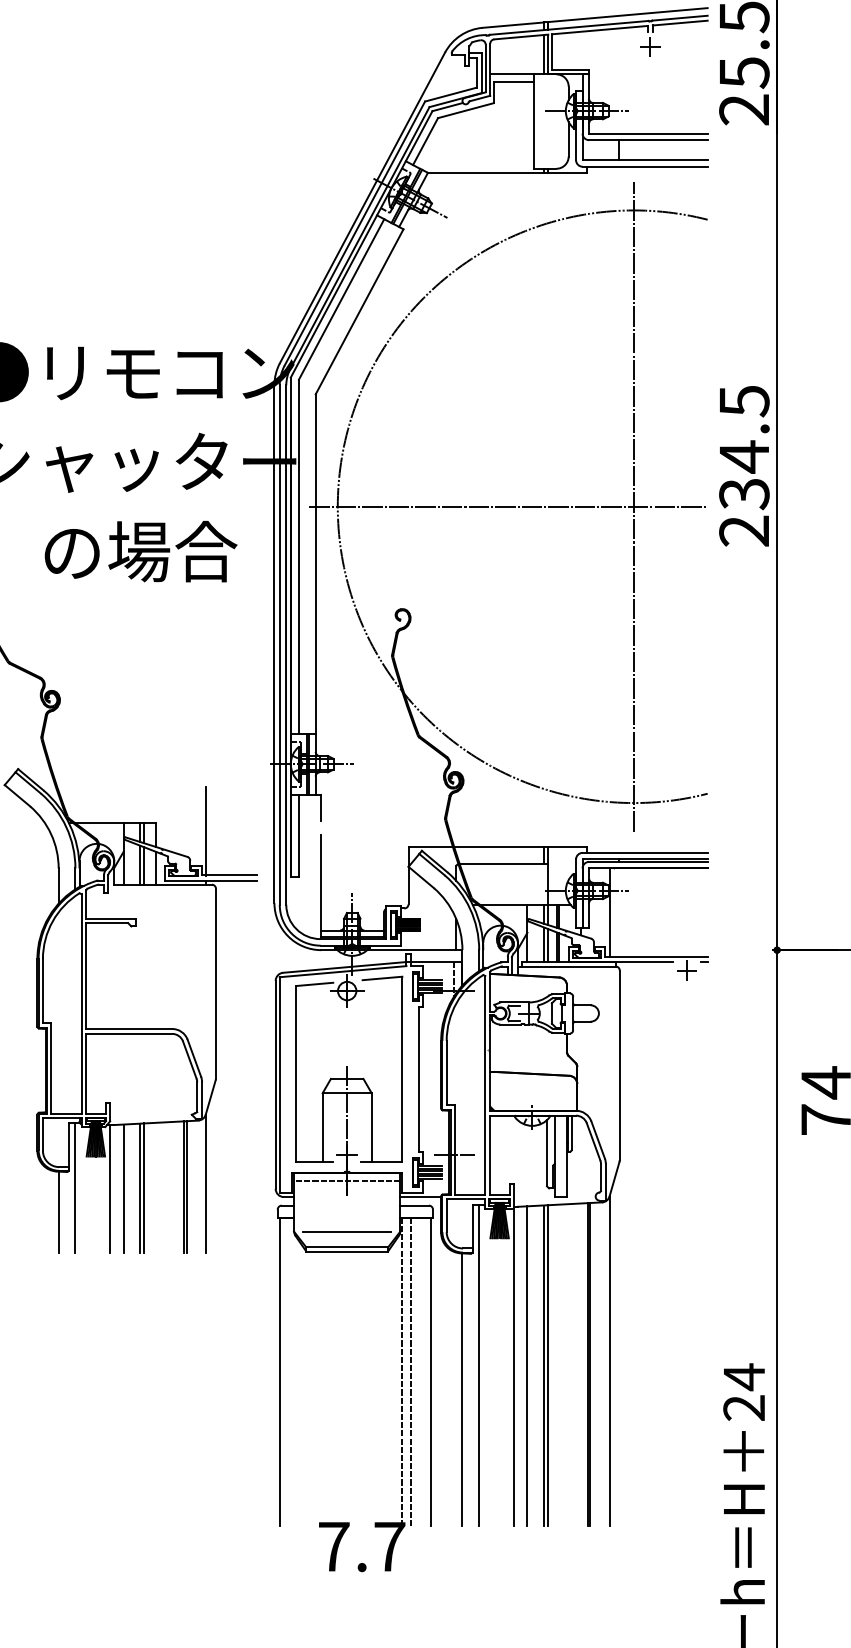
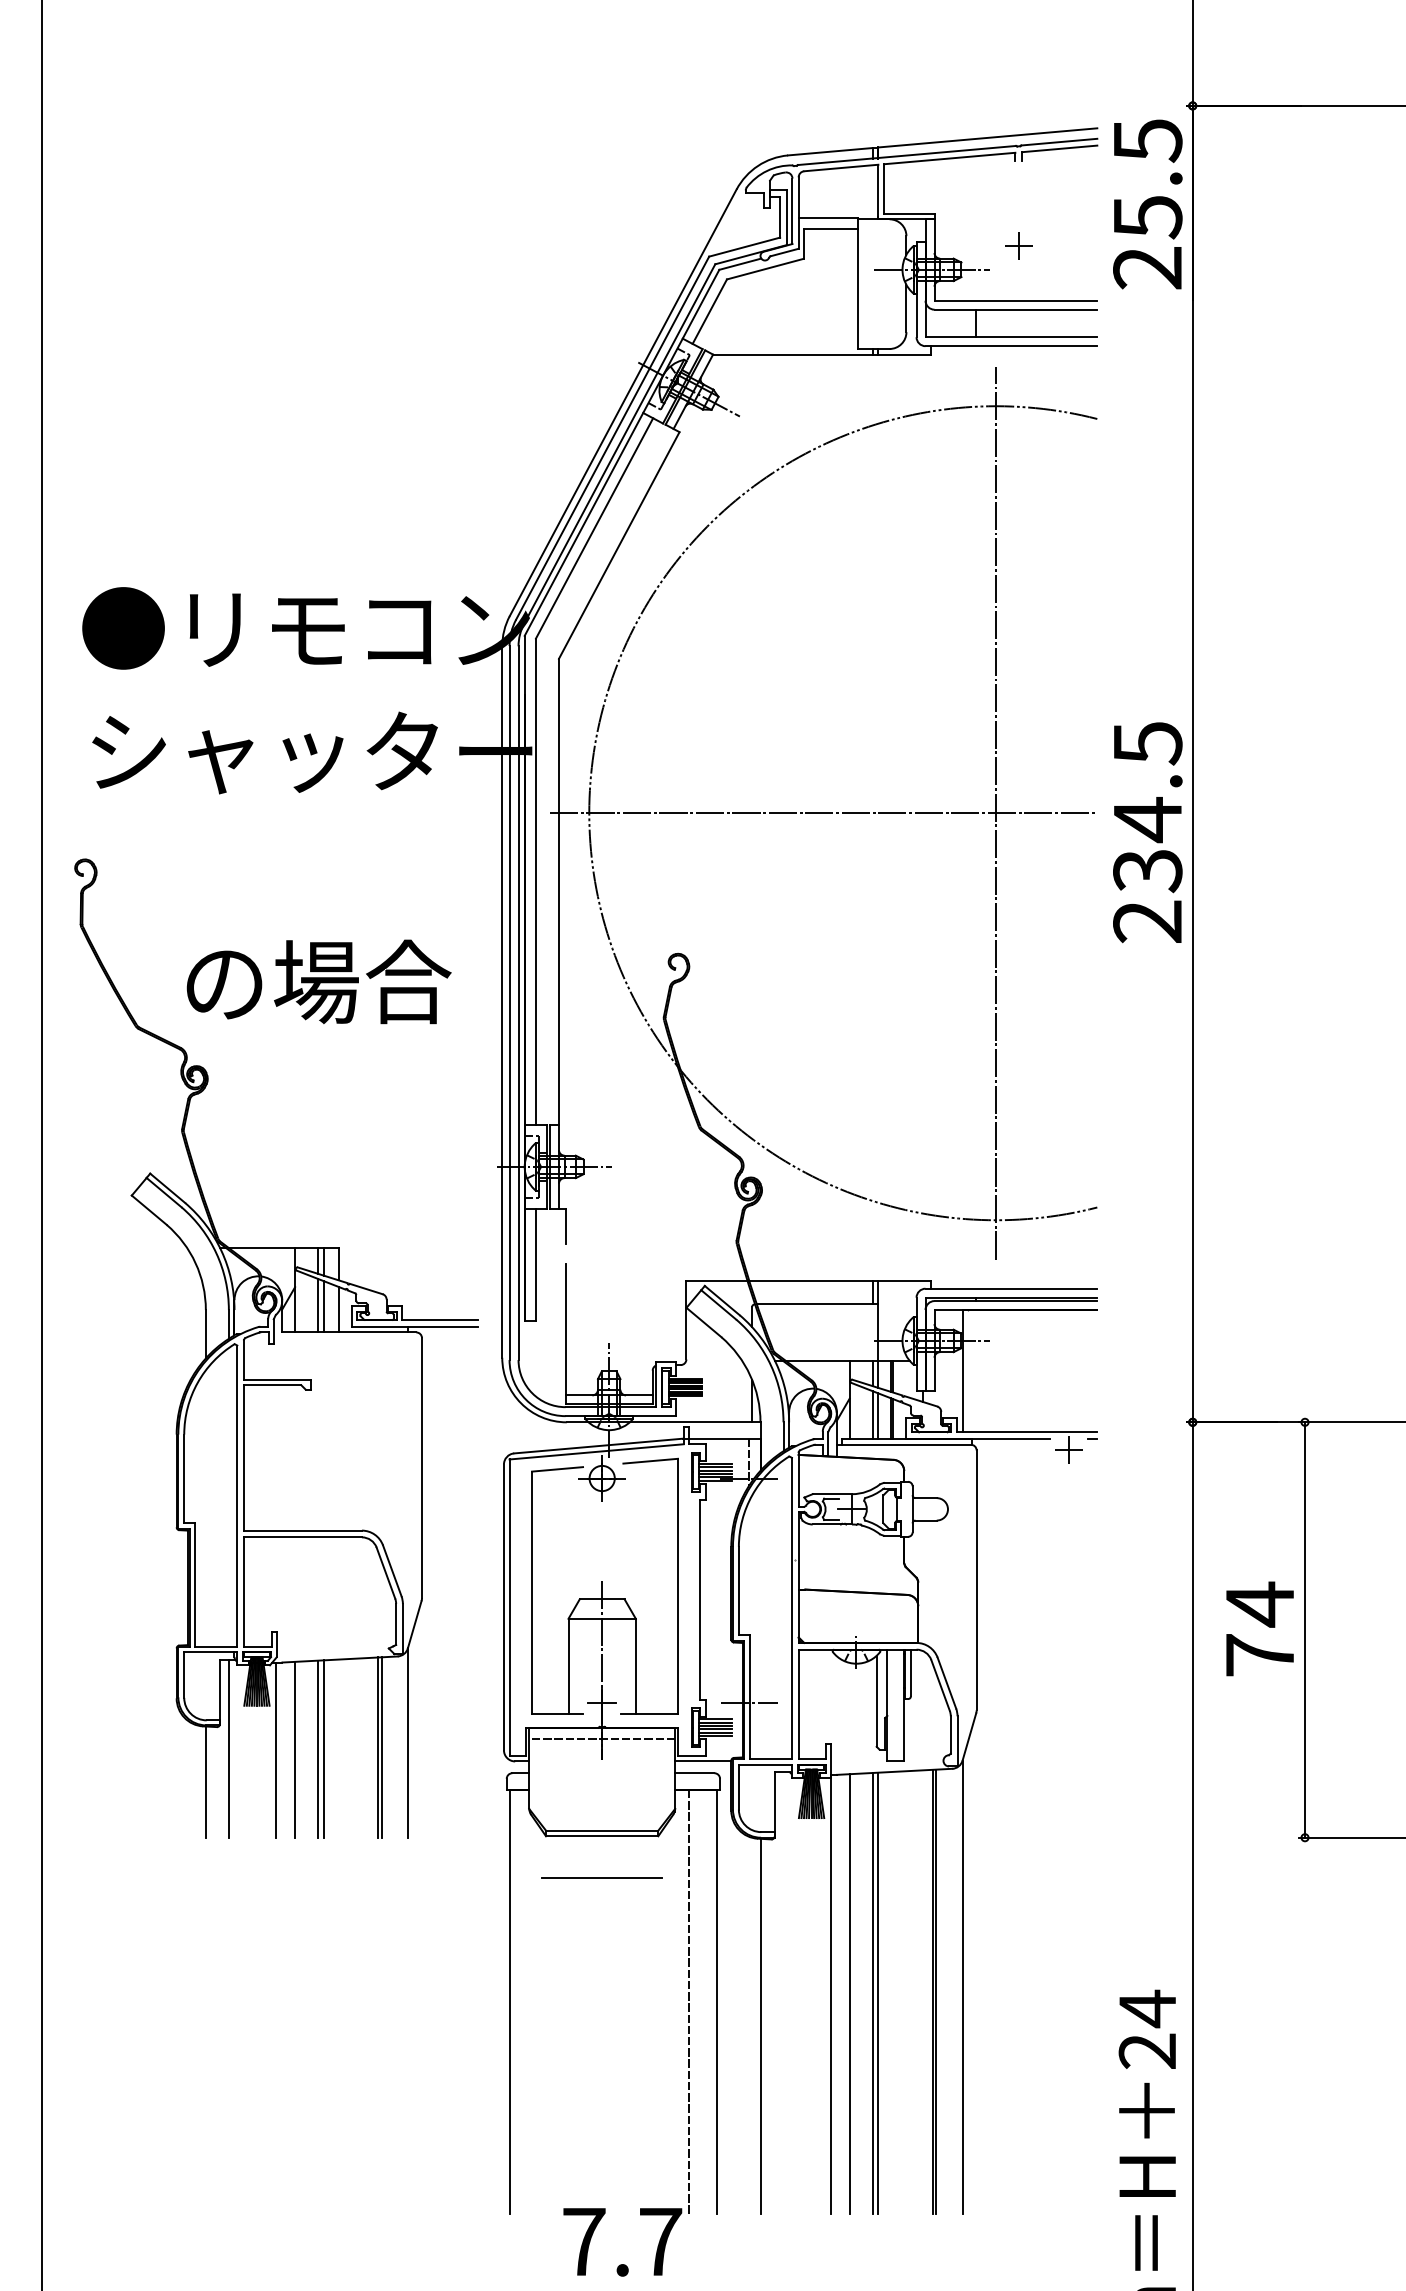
part: (650, 46) -> (1018, 245), moved
line: (543, 54) -> (872, 192), removed
text: (744, 466) -> (1147, 832), moved
text: (140, 551) -> (318, 981), moved
line: (205, 830) -> (407, 1258), removed
line: (346, 1231) -> (601, 1877), moved
line: (479, 1365) -> (783, 1992), removed
line: (402, 1371) -> (677, 2001), removed

